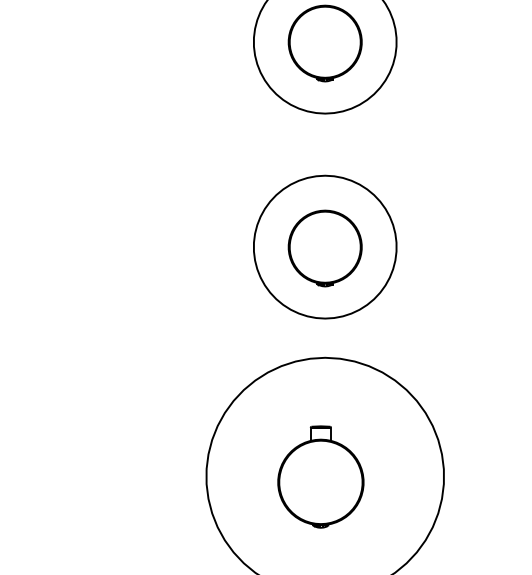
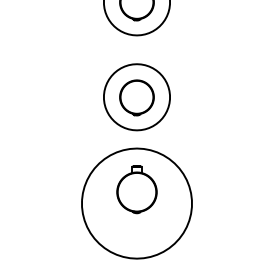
part: (319, 476) -> (136, 189), moved

